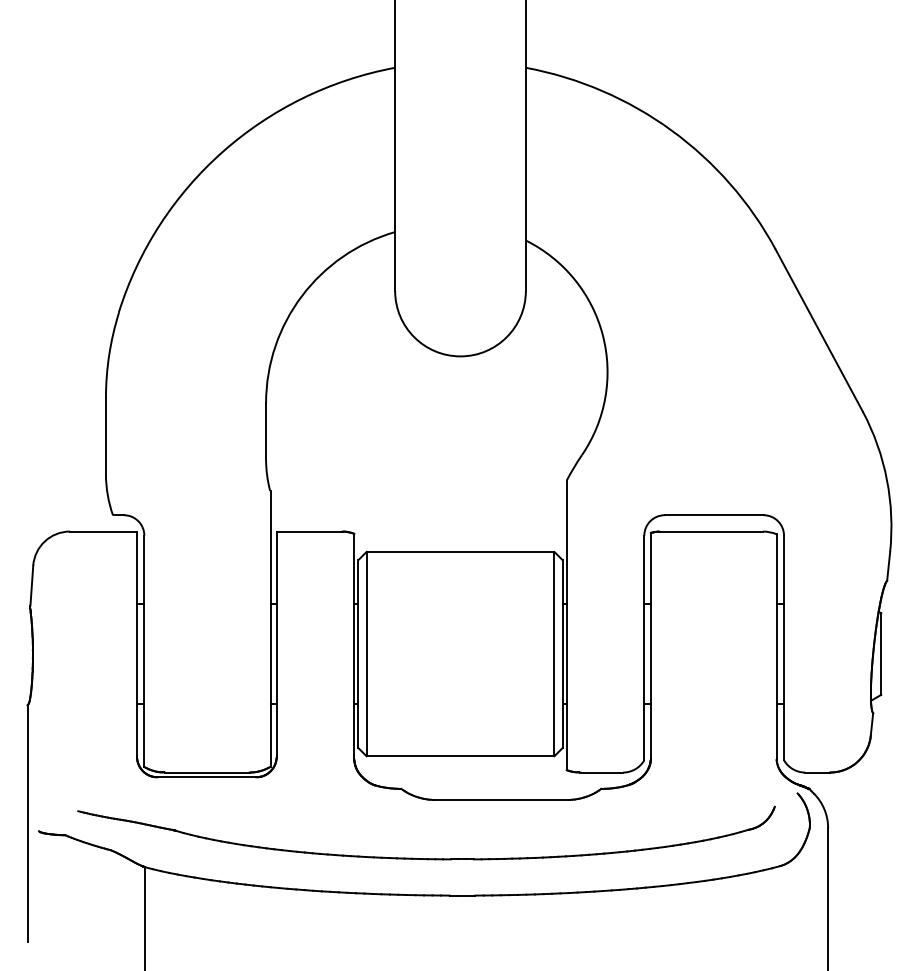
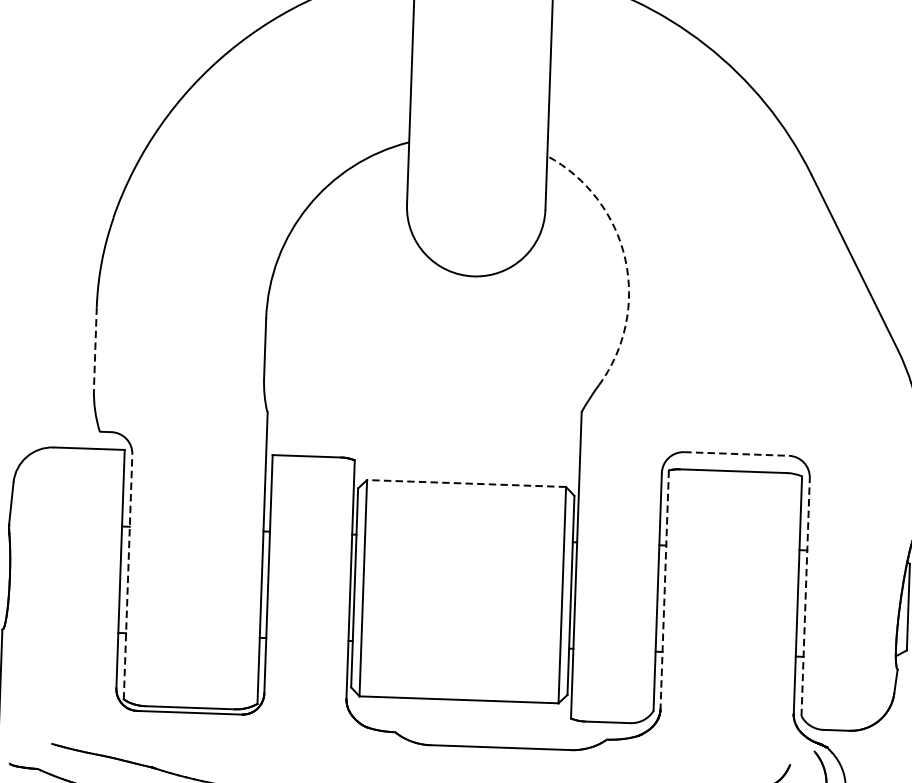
arc: (602, 335) -> (624, 259), solid -> dashed
line: (105, 436) -> (94, 348), solid -> dashed
line: (714, 515) -> (736, 454), solid -> dashed
line: (460, 551) -> (466, 483), solid -> dashed
line: (650, 645) -> (664, 589), solid -> dashed
line: (784, 647) -> (806, 596), solid -> dashed
line: (144, 651) -> (128, 577), solid -> dashed

